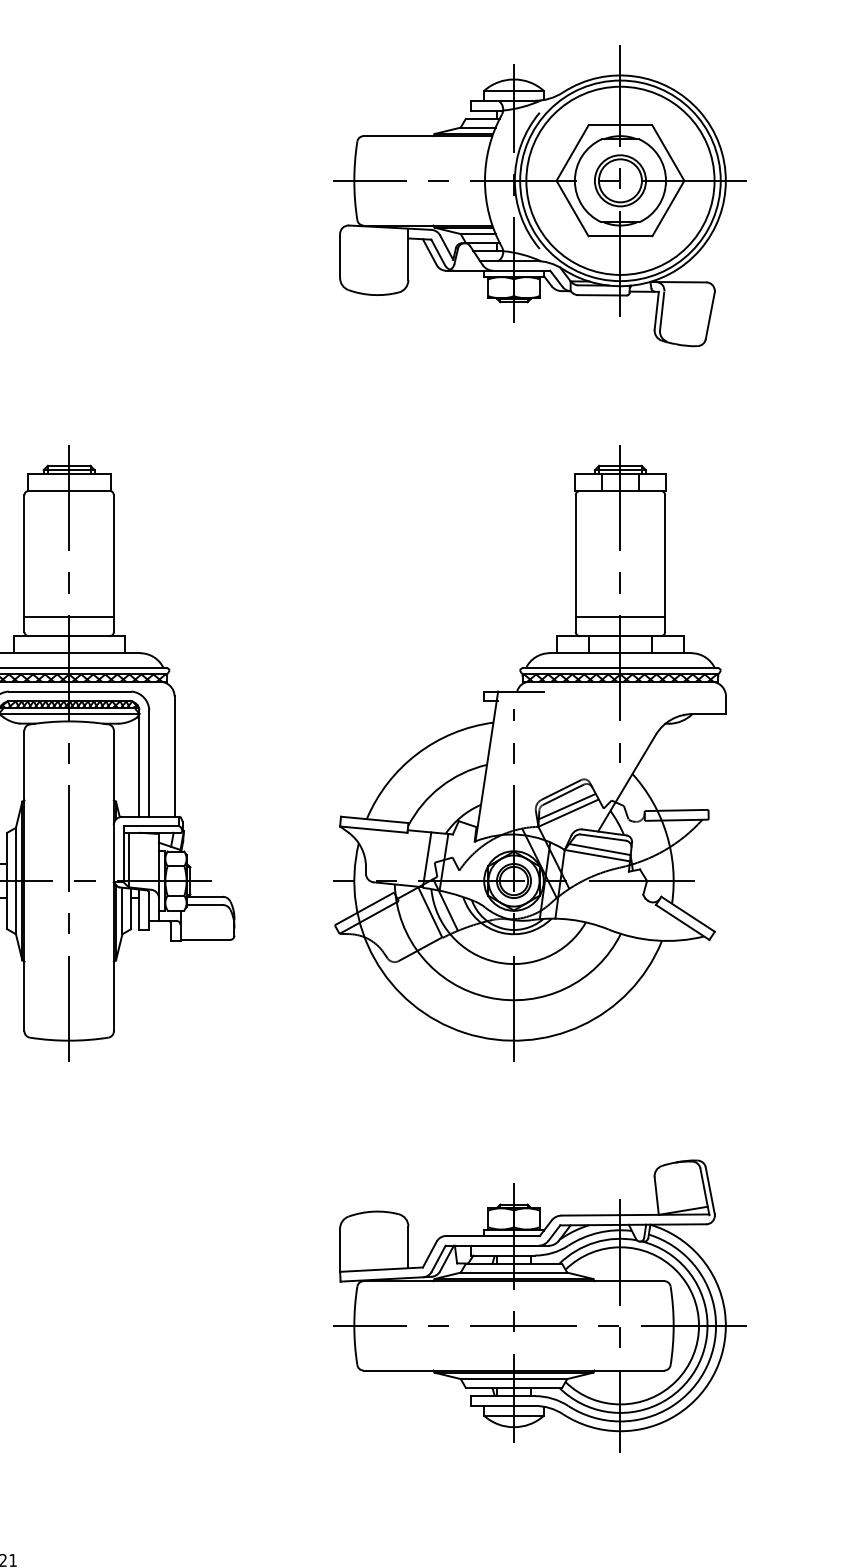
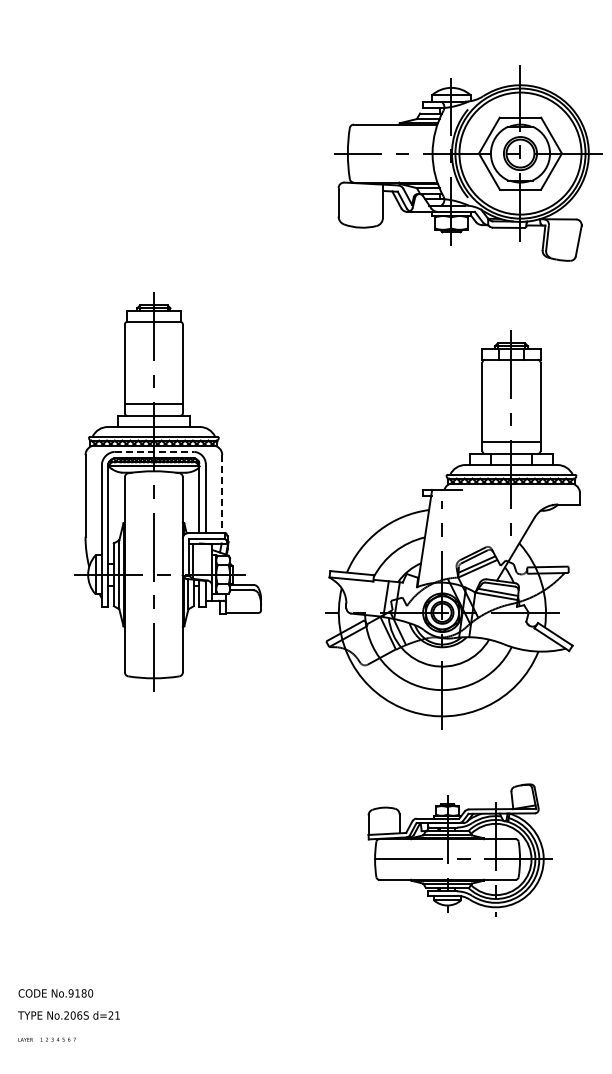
part: (540, 196) -> (468, 163), moved
line: (70, 690) -> (154, 451), solid -> dashed
part: (529, 752) -> (452, 529), moved
line: (174, 757) -> (222, 494), solid -> dashed
part: (540, 1306) -> (459, 850), size x0.7

